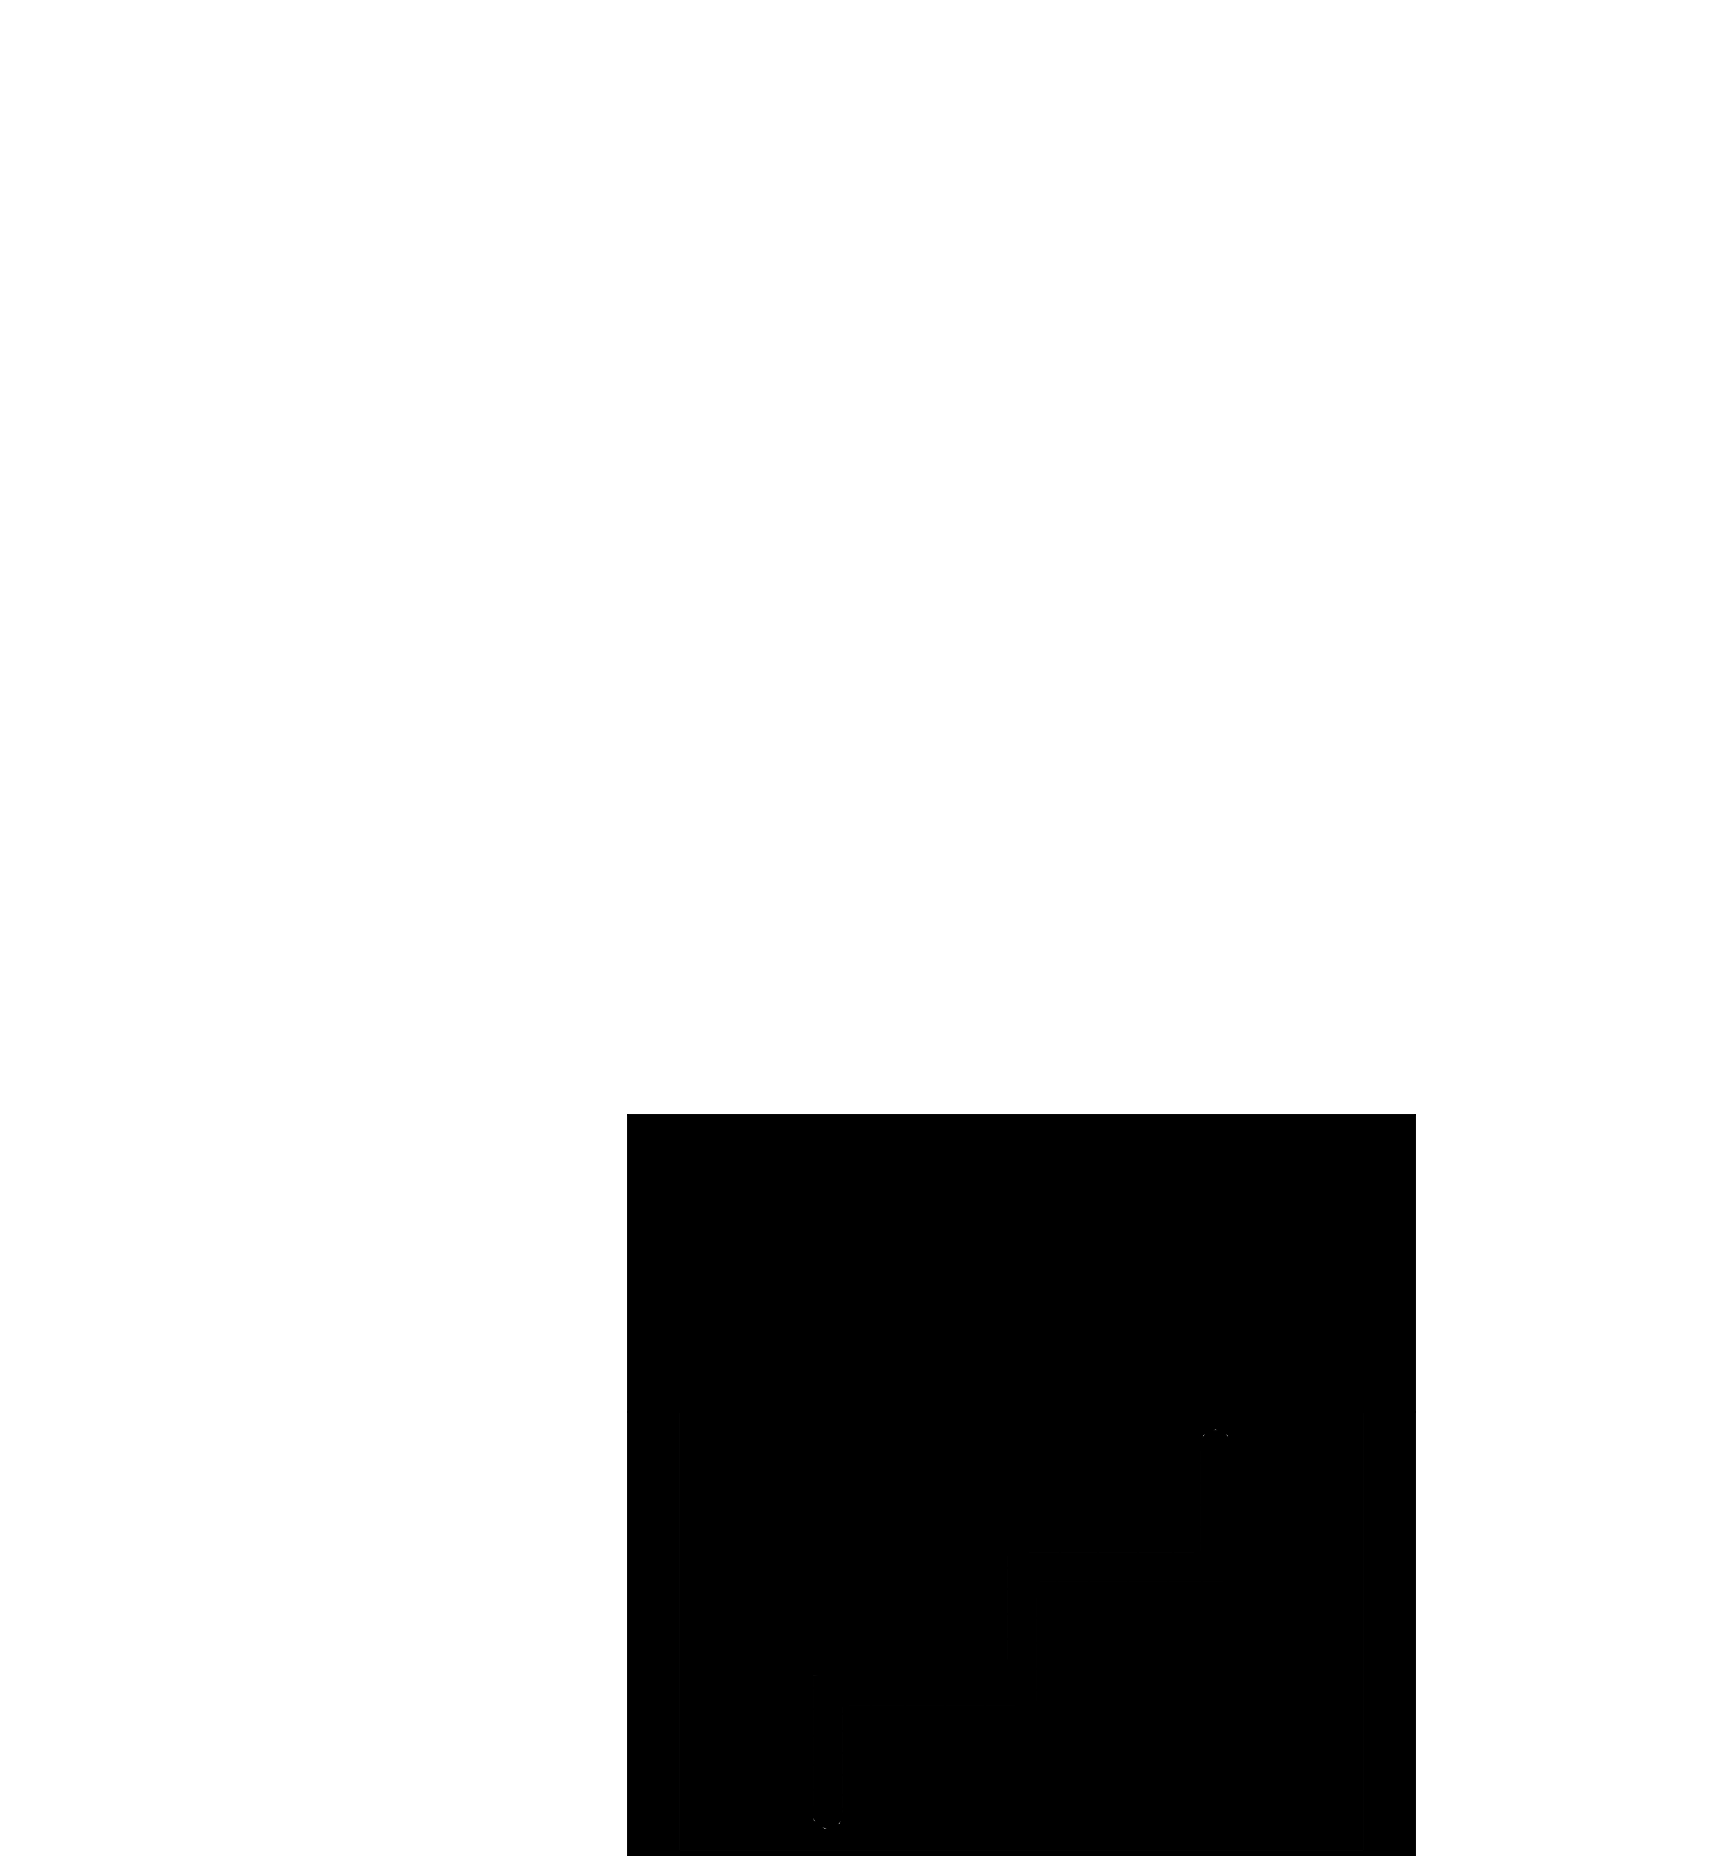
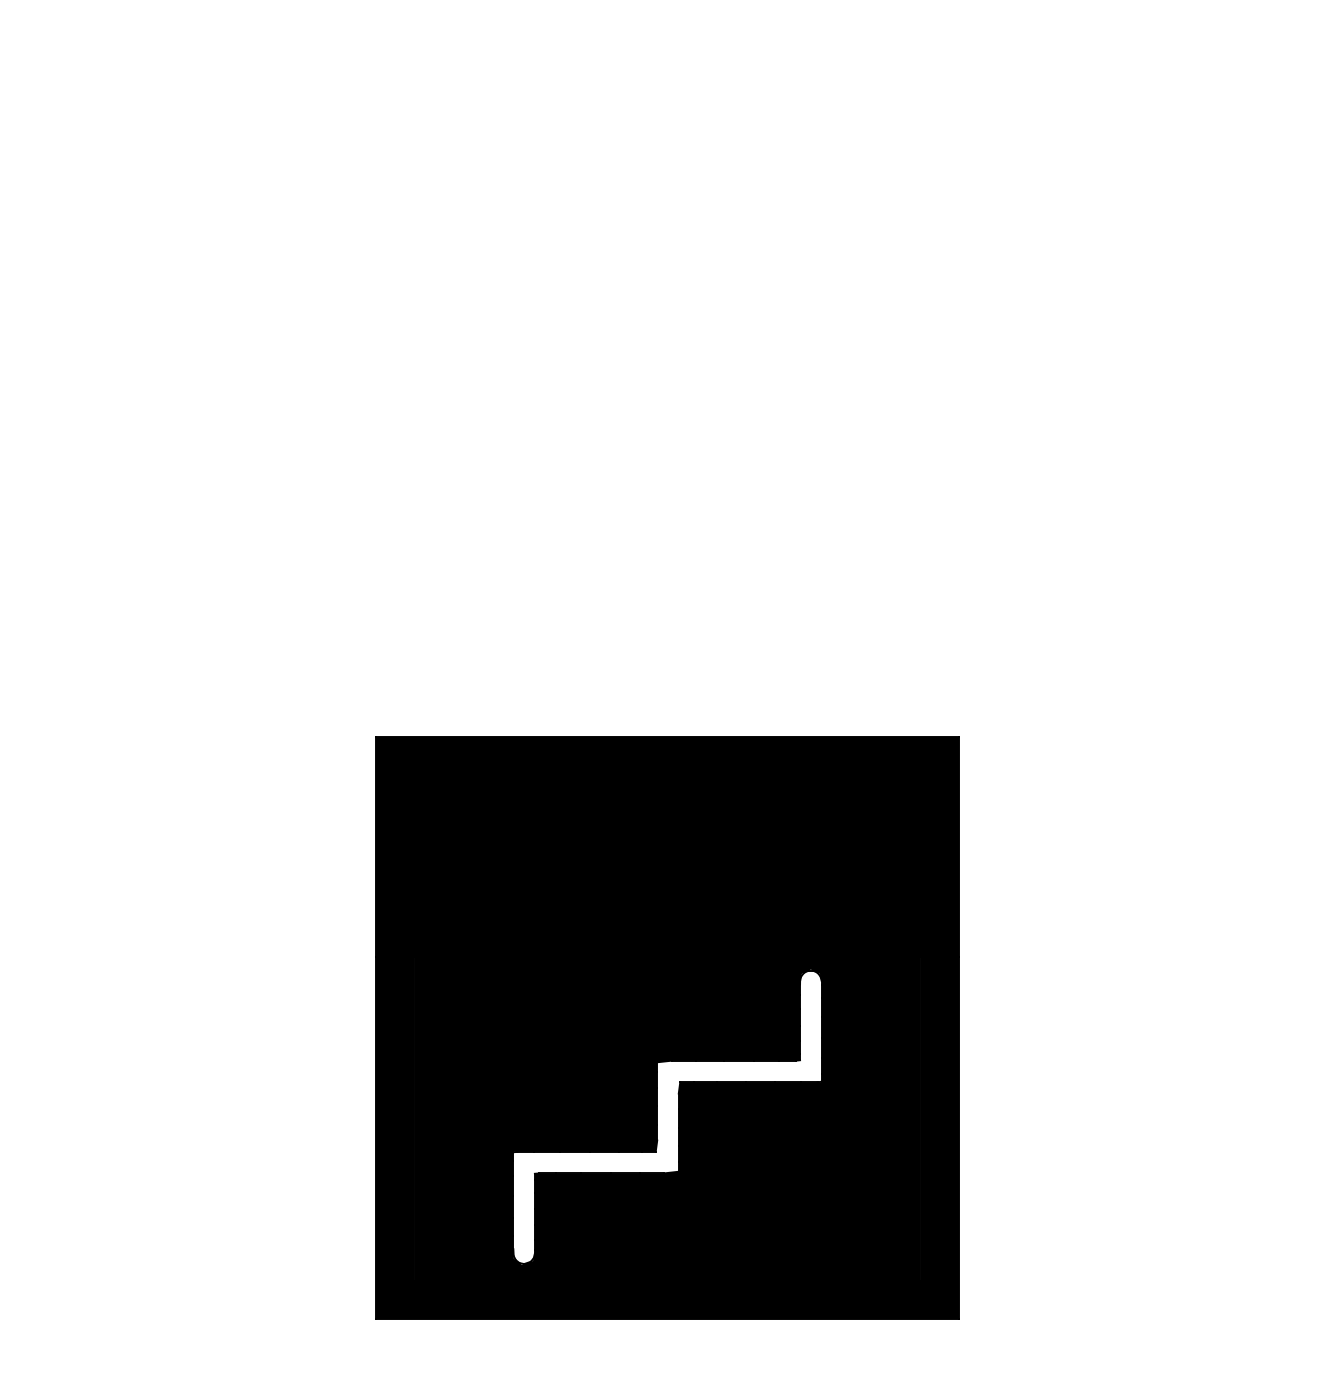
fill: (1021, 1629) -> (667, 1117), removed

